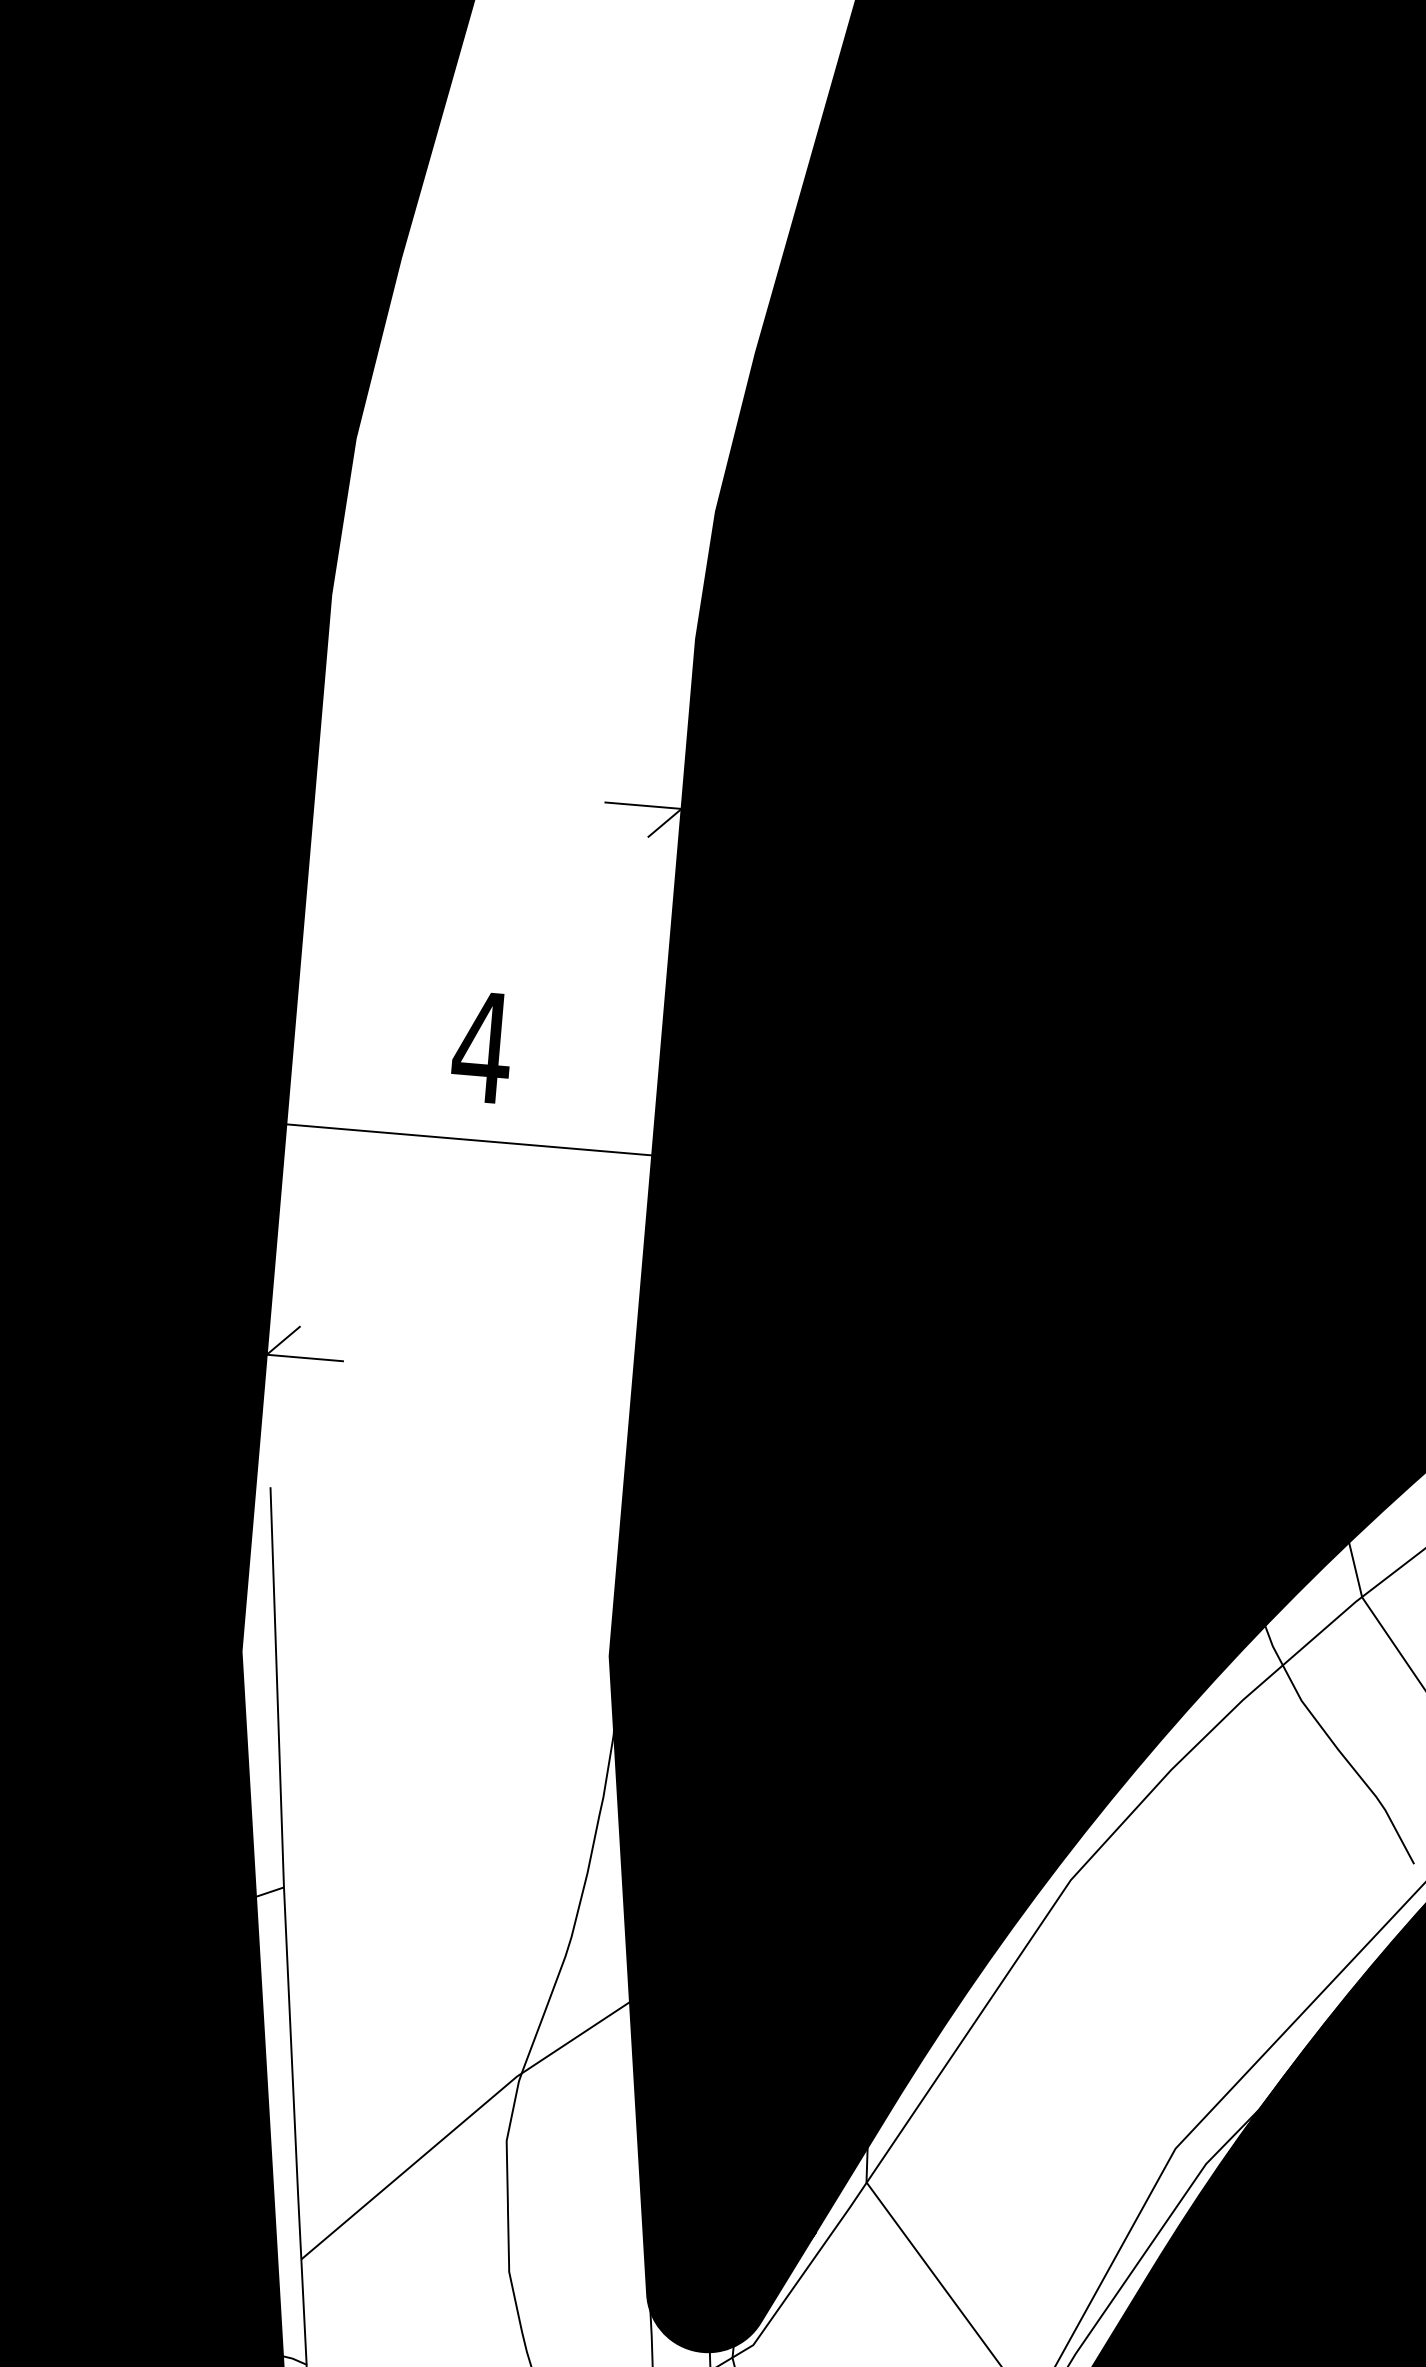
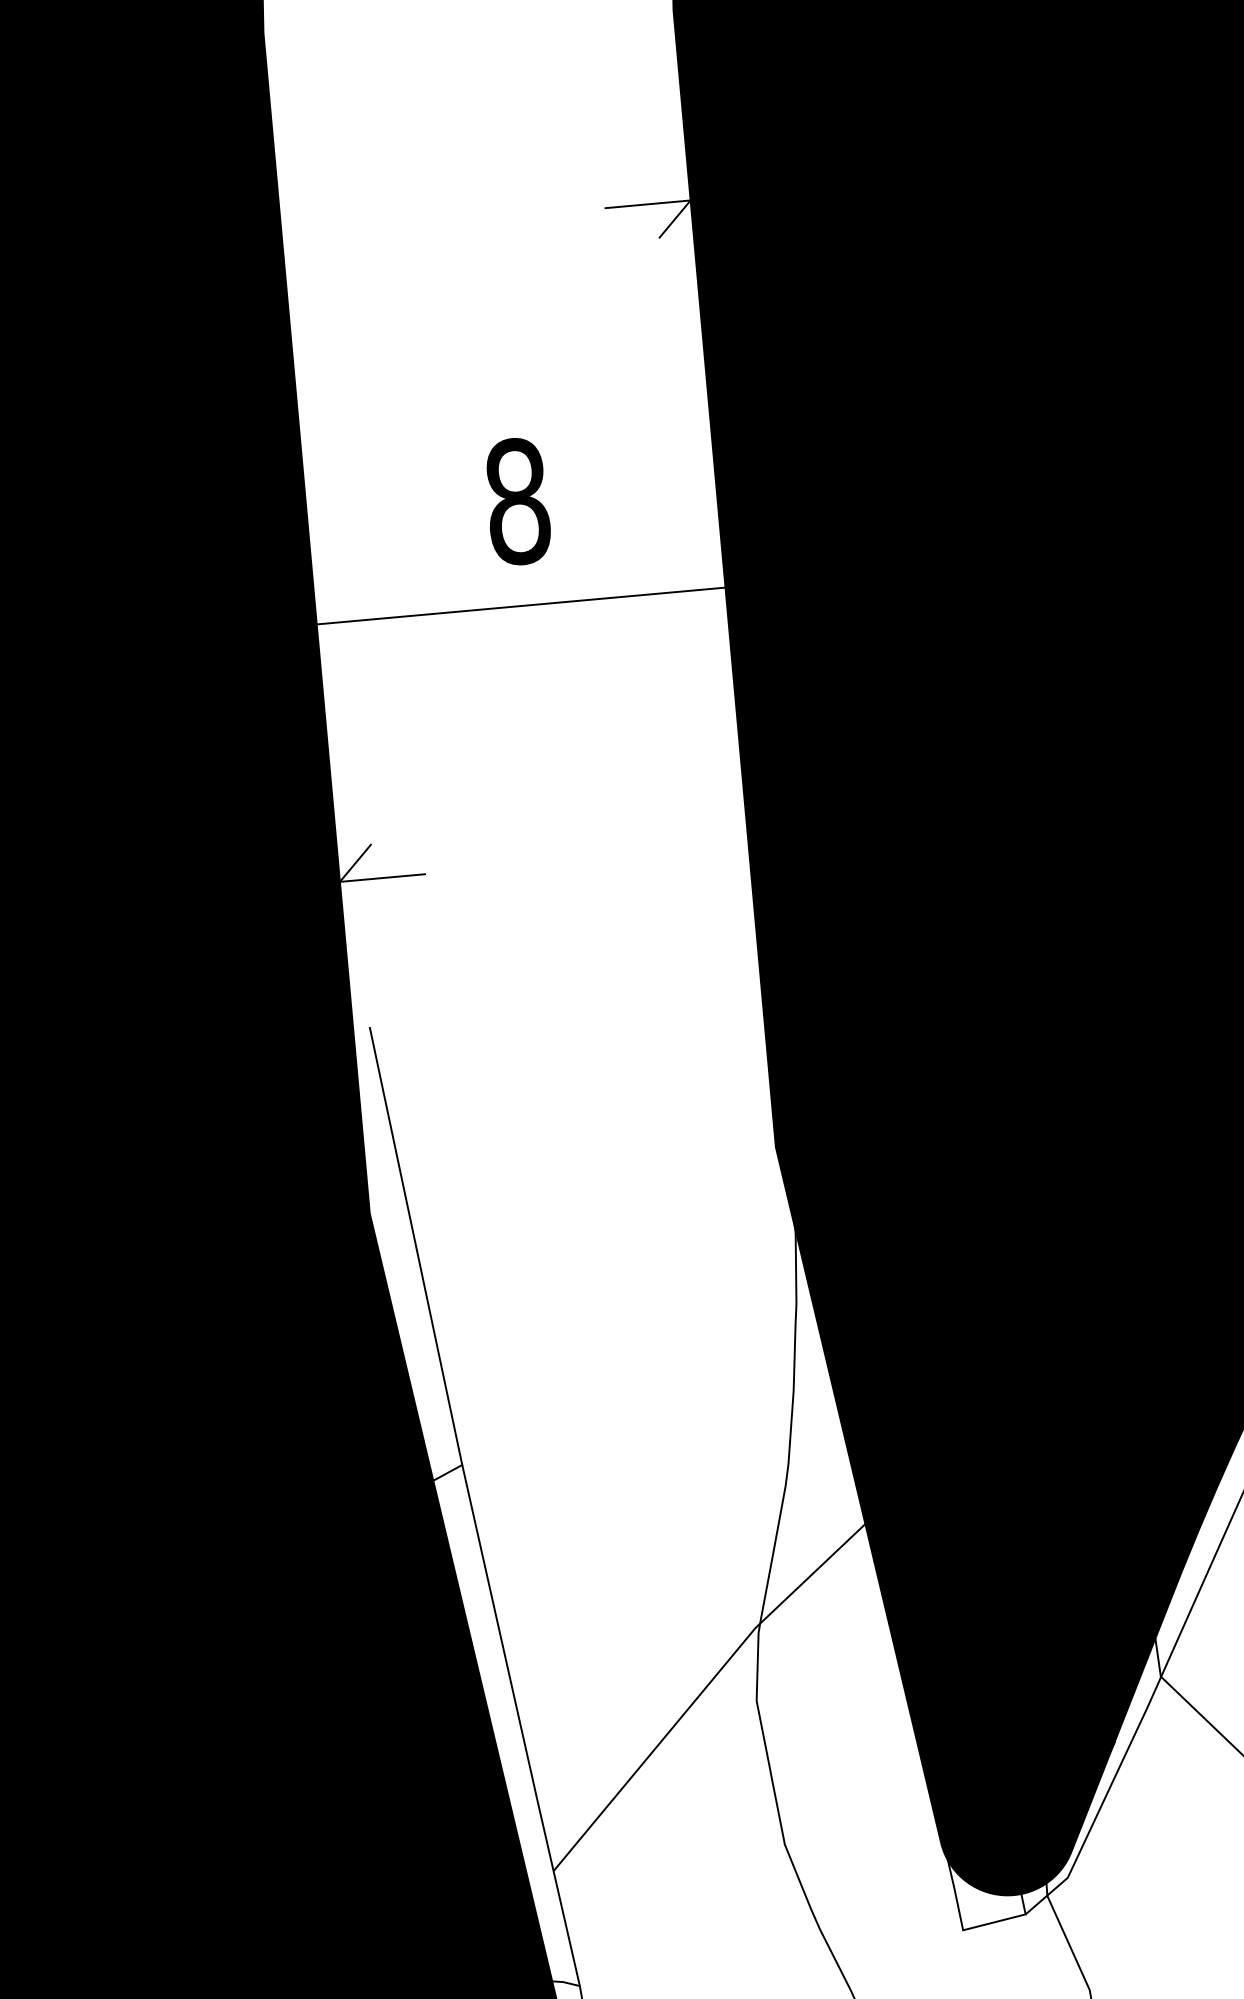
text: (480, 1047) -> (515, 502), 4 -> 8

